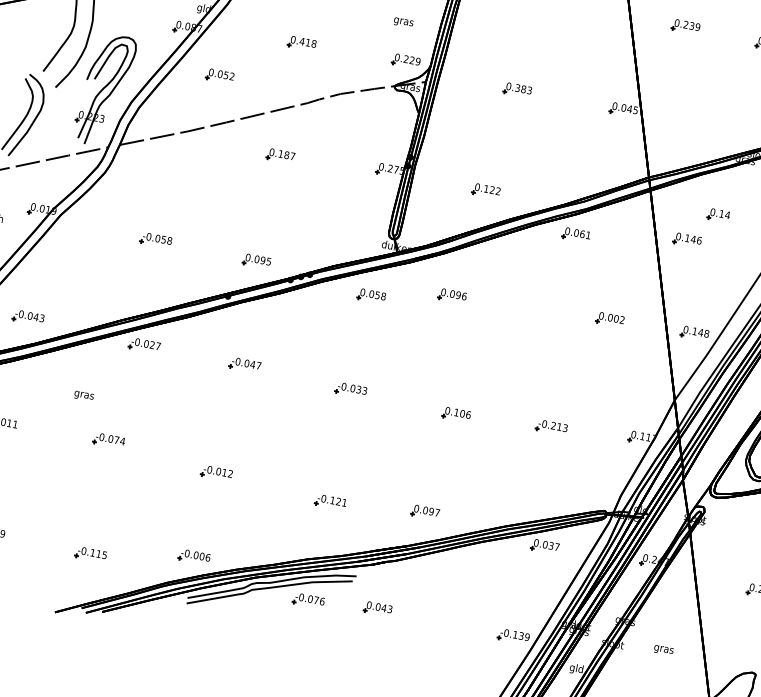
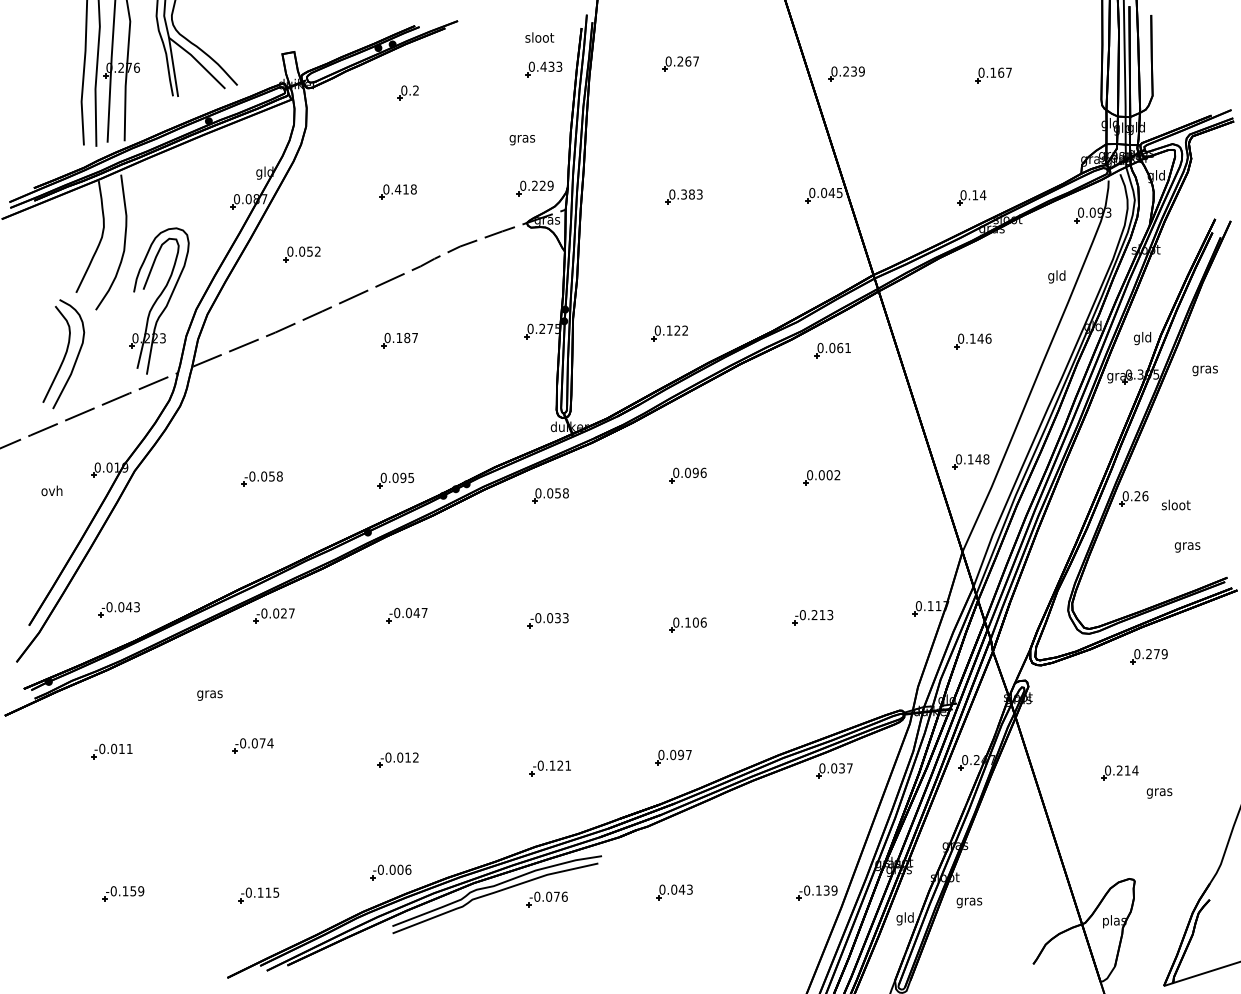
part: (685, 26) -> (846, 73), moved
part: (718, 215) -> (971, 197), moved
part: (576, 234) -> (832, 350), moved
part: (686, 240) -> (972, 341), moved
part: (451, 295) -> (687, 475), moved
part: (609, 319) -> (821, 477), moved
part: (377, 609) -> (674, 892), moved
text: (663, 650) -> (969, 902), moved

